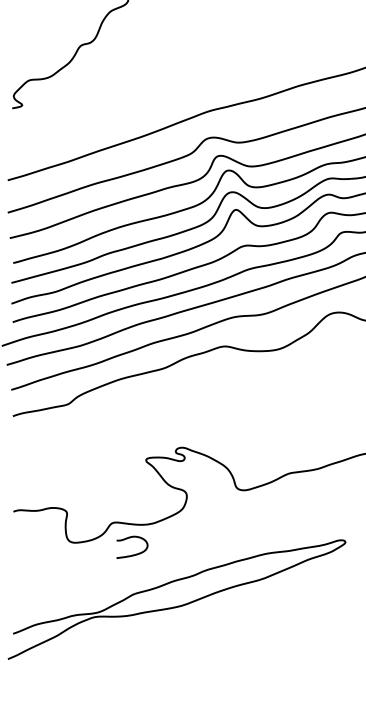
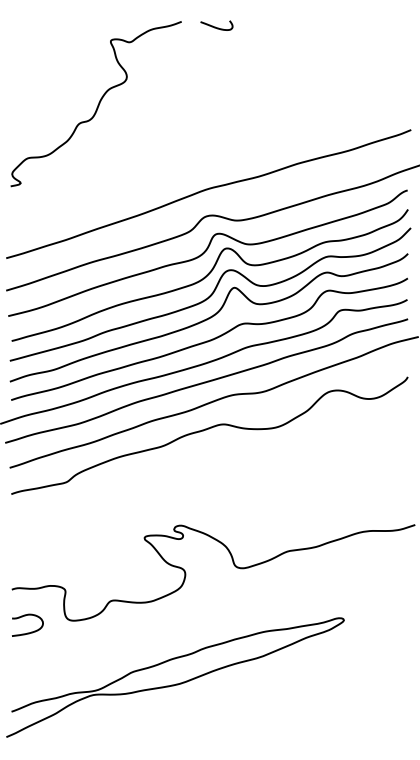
curve: (132, 554) -> (27, 632), moved

